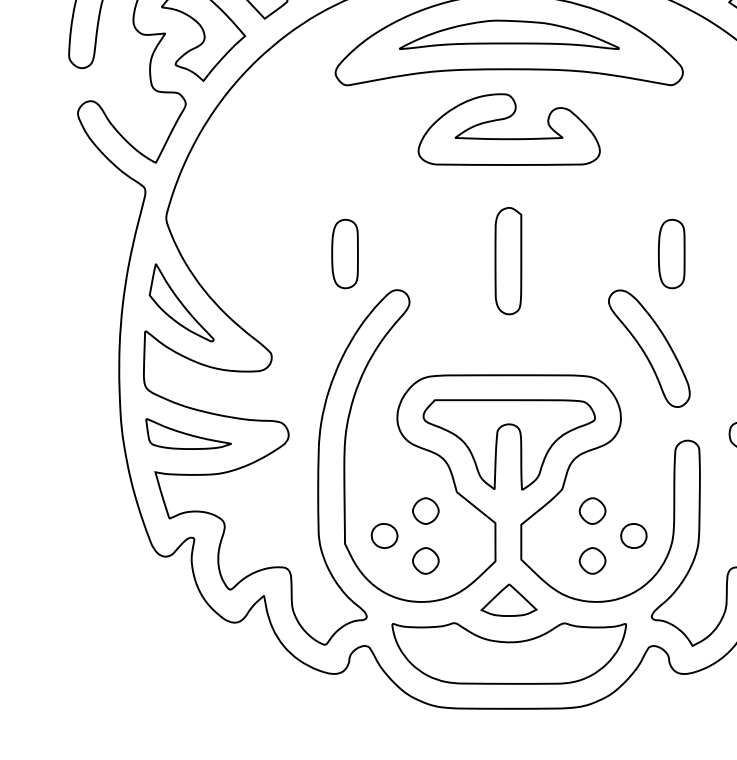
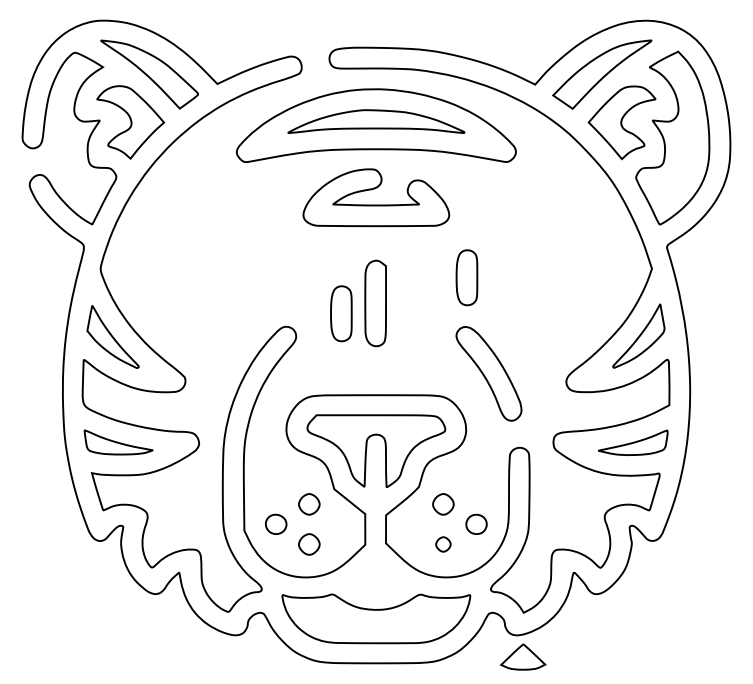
part: (345, 253) -> (341, 313), moved
part: (671, 253) -> (466, 277), moved
part: (592, 560) -> (443, 544), size x0.7
part: (508, 599) -> (522, 656), moved

